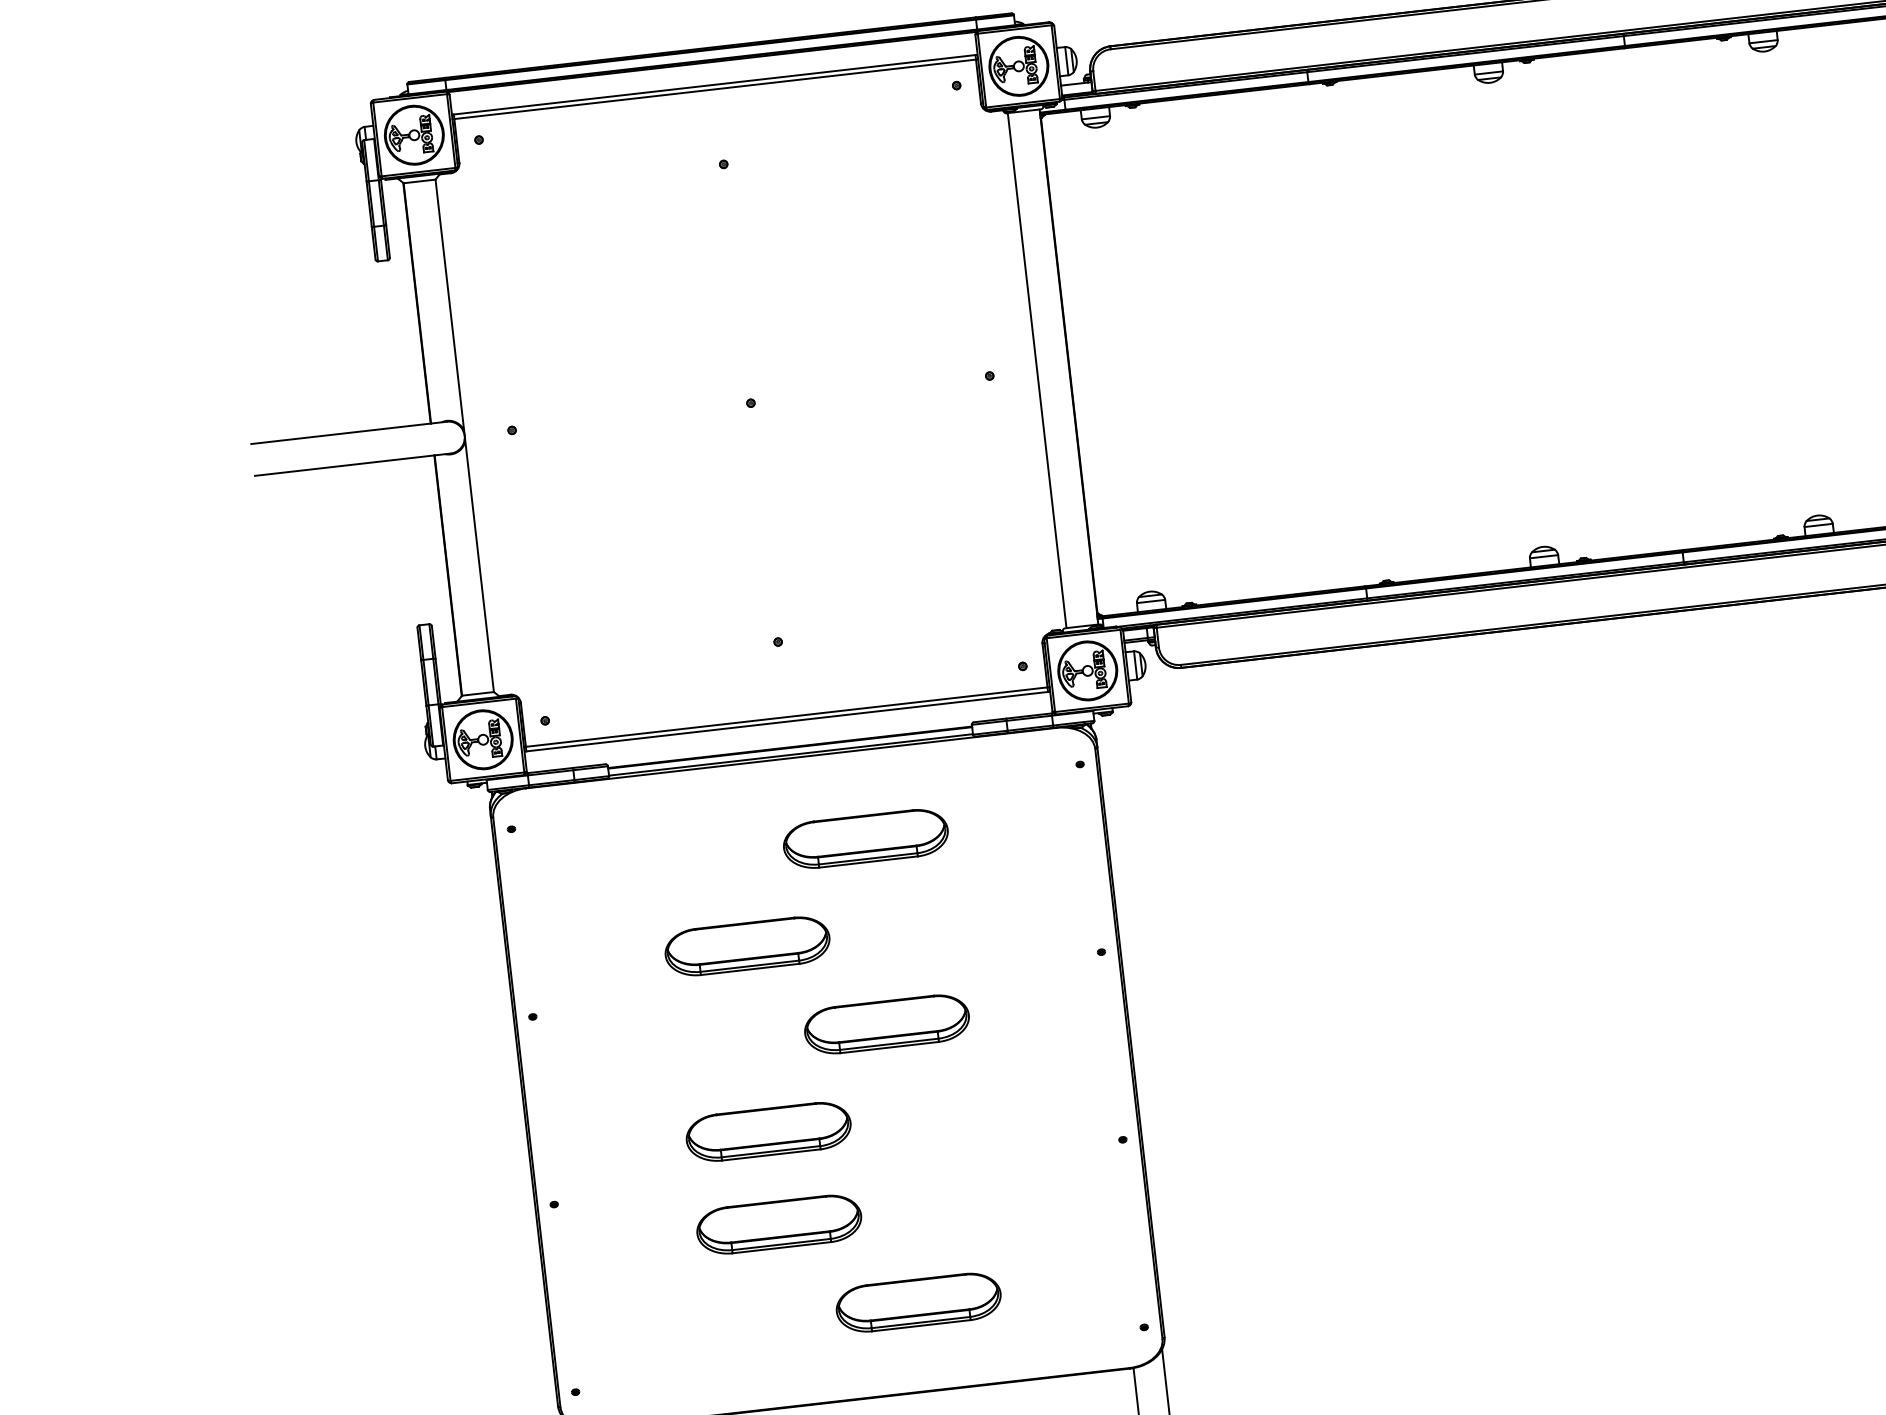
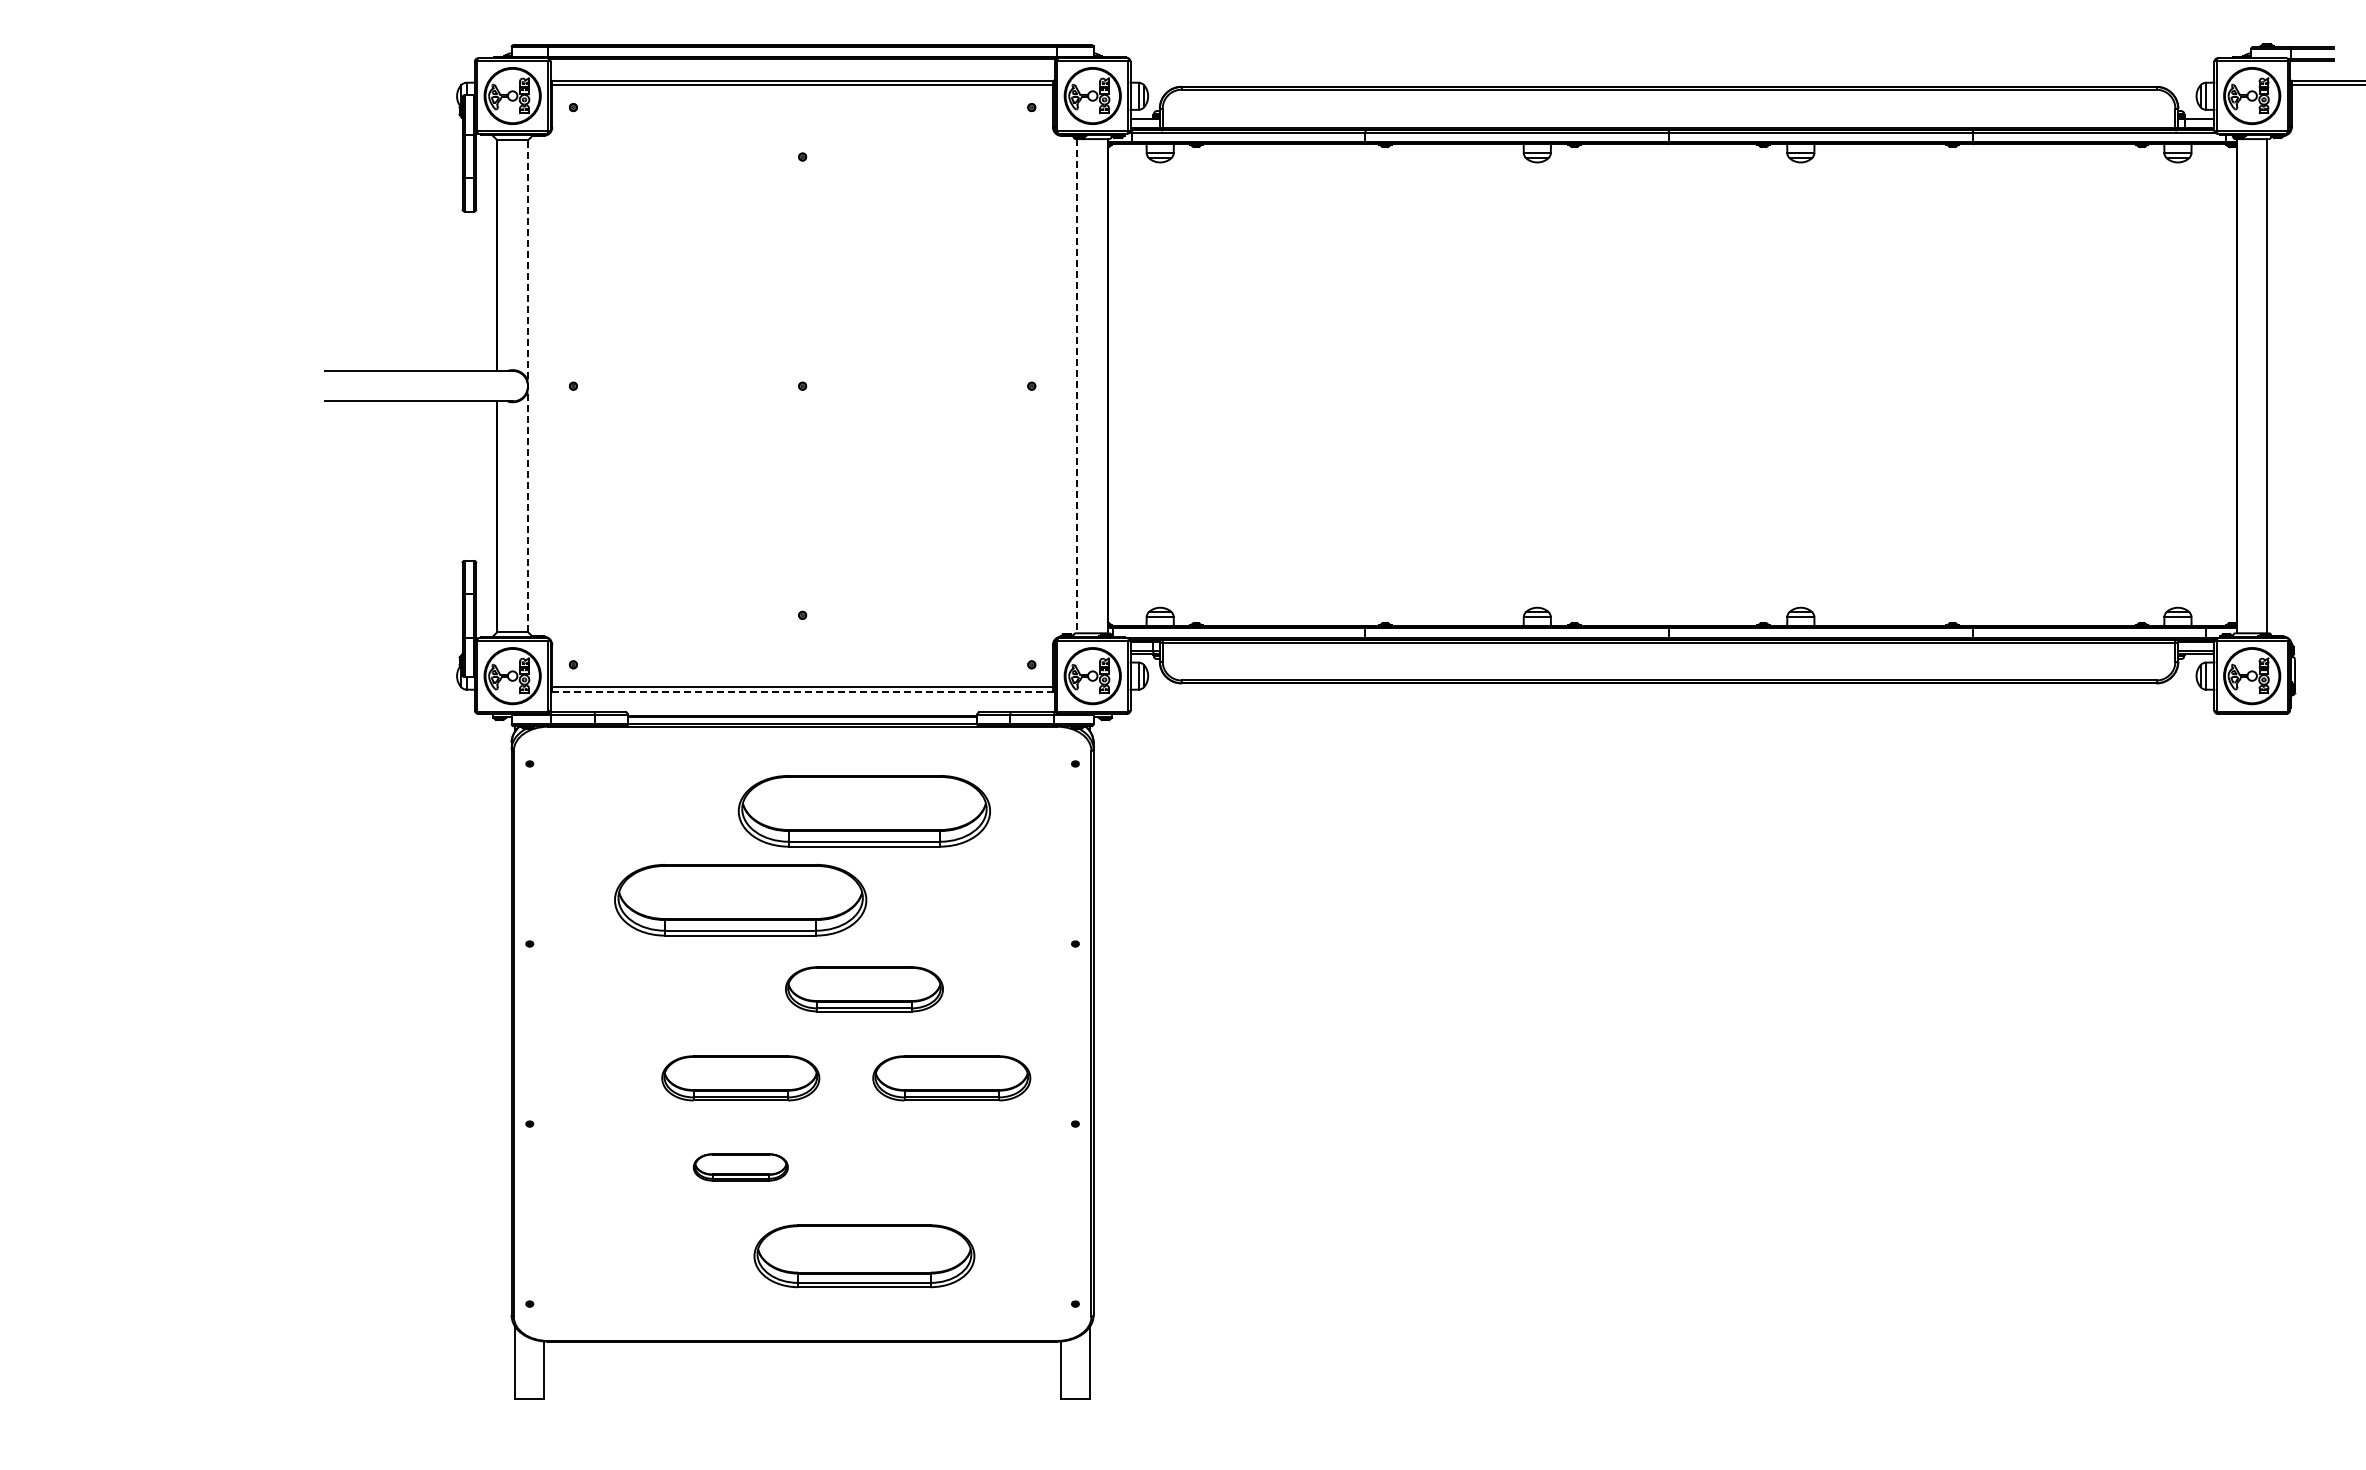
line: (1037, 370) -> (1077, 386), solid -> dashed
line: (464, 436) -> (527, 386), solid -> dashed
line: (788, 721) -> (803, 691), solid -> dashed
part: (865, 839) -> (864, 811), size x1.6
part: (747, 946) -> (740, 900), size x1.6
part: (988, 1107) -> (951, 1078), added
part: (778, 1224) -> (740, 1167), size x0.6
part: (918, 1302) -> (864, 1256), size x1.4

